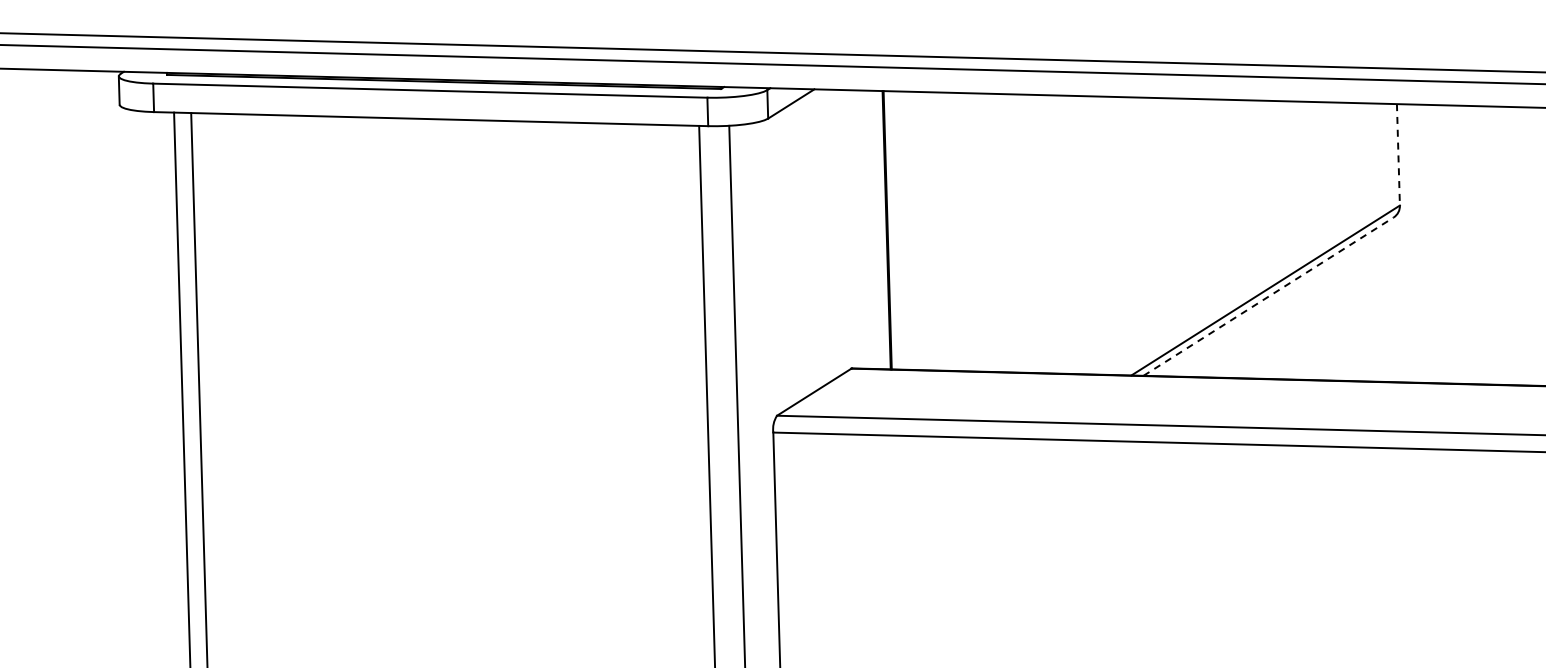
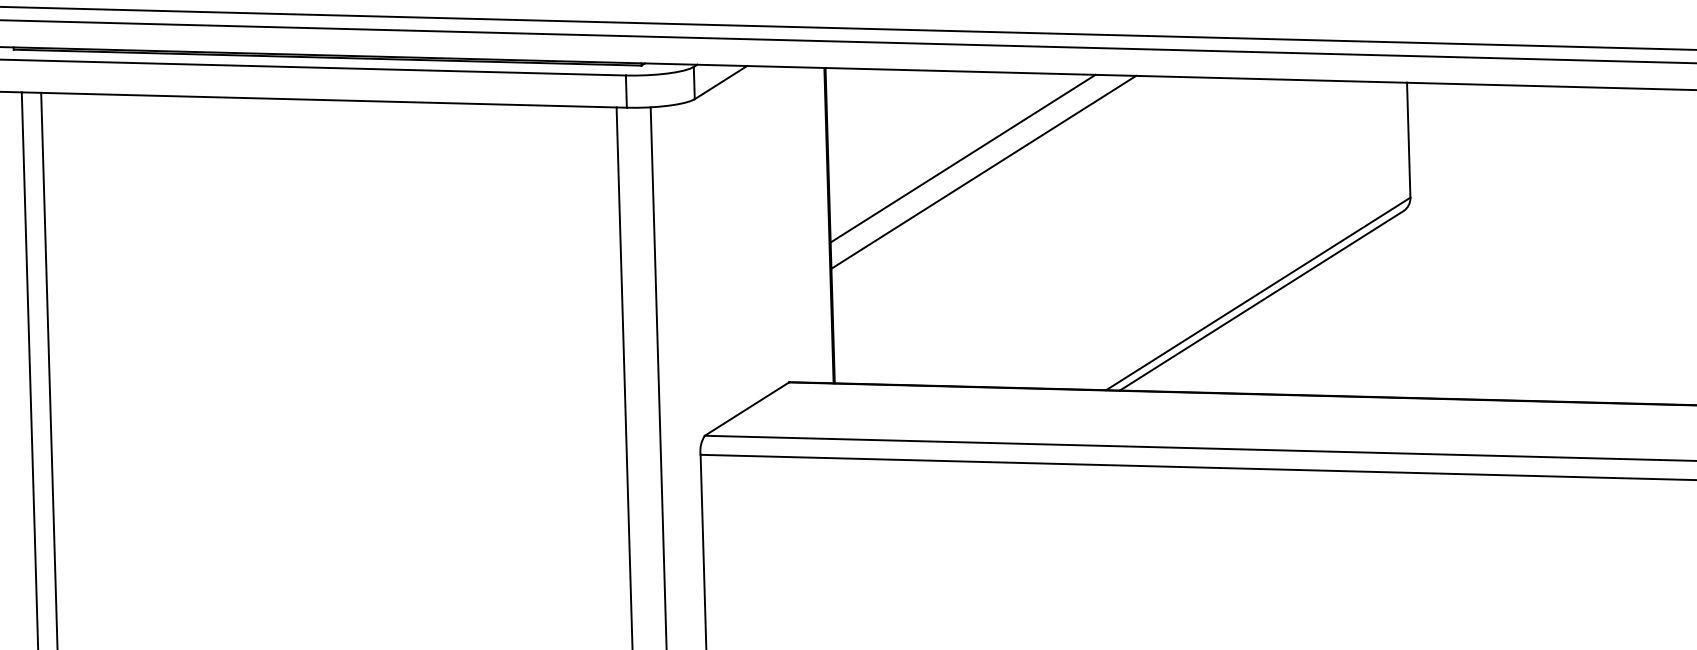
line: (1398, 154) -> (1408, 139), dashed -> solid
line: (1004, 171) -> (962, 159), added
line: (1022, 183) -> (982, 172), added
line: (1269, 296) -> (1262, 300), dashed -> solid

